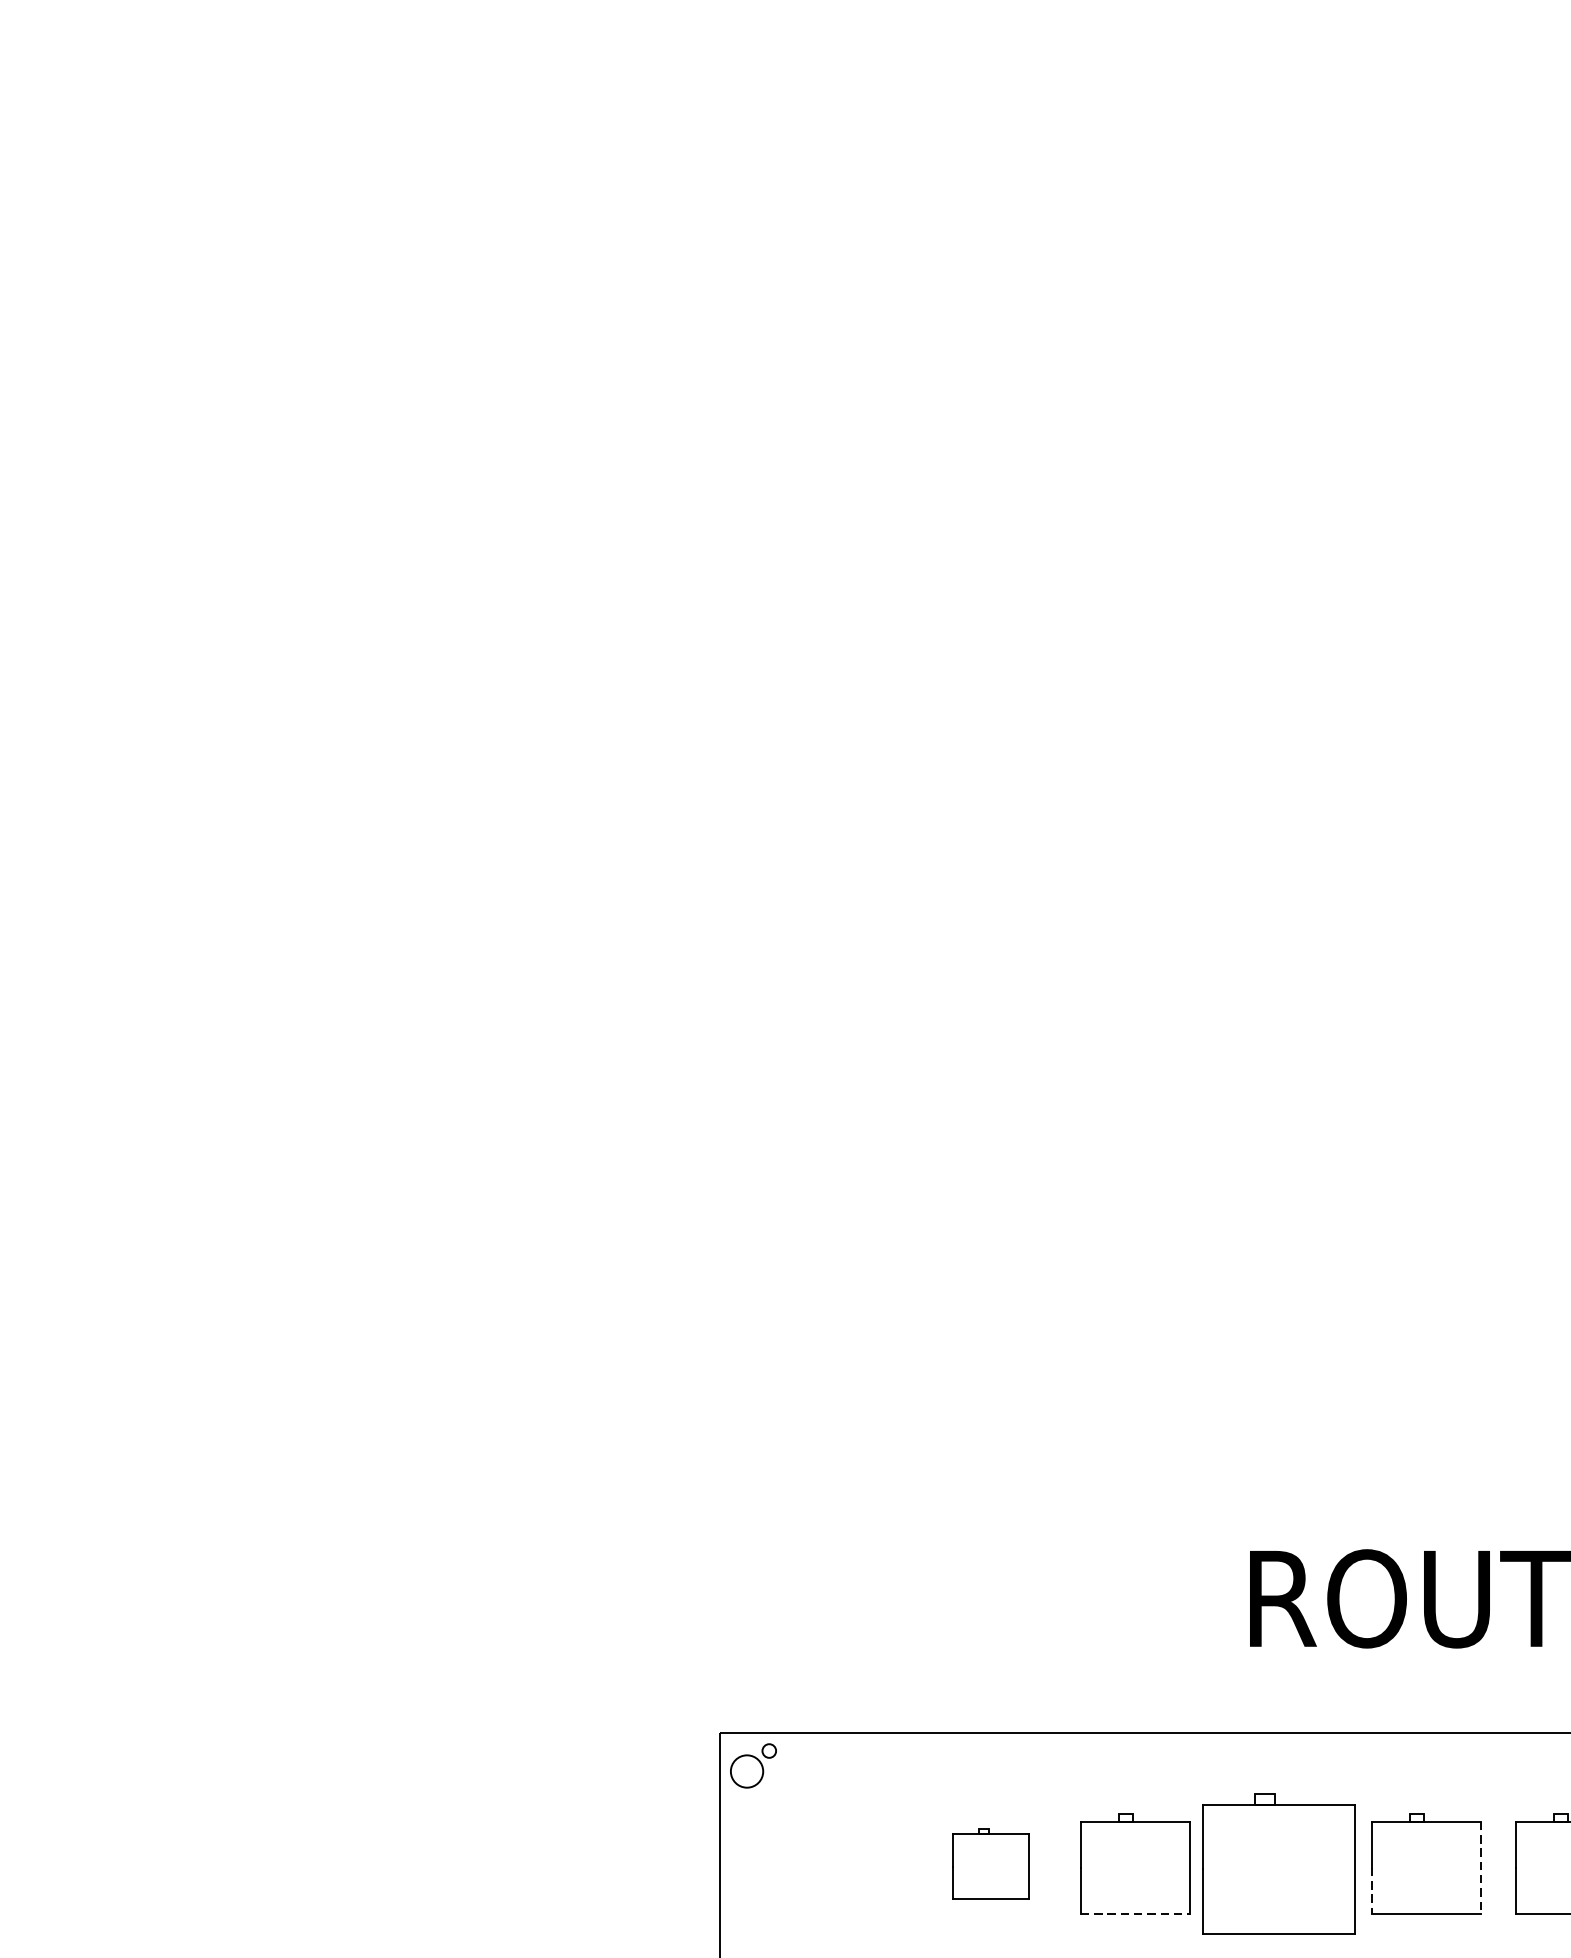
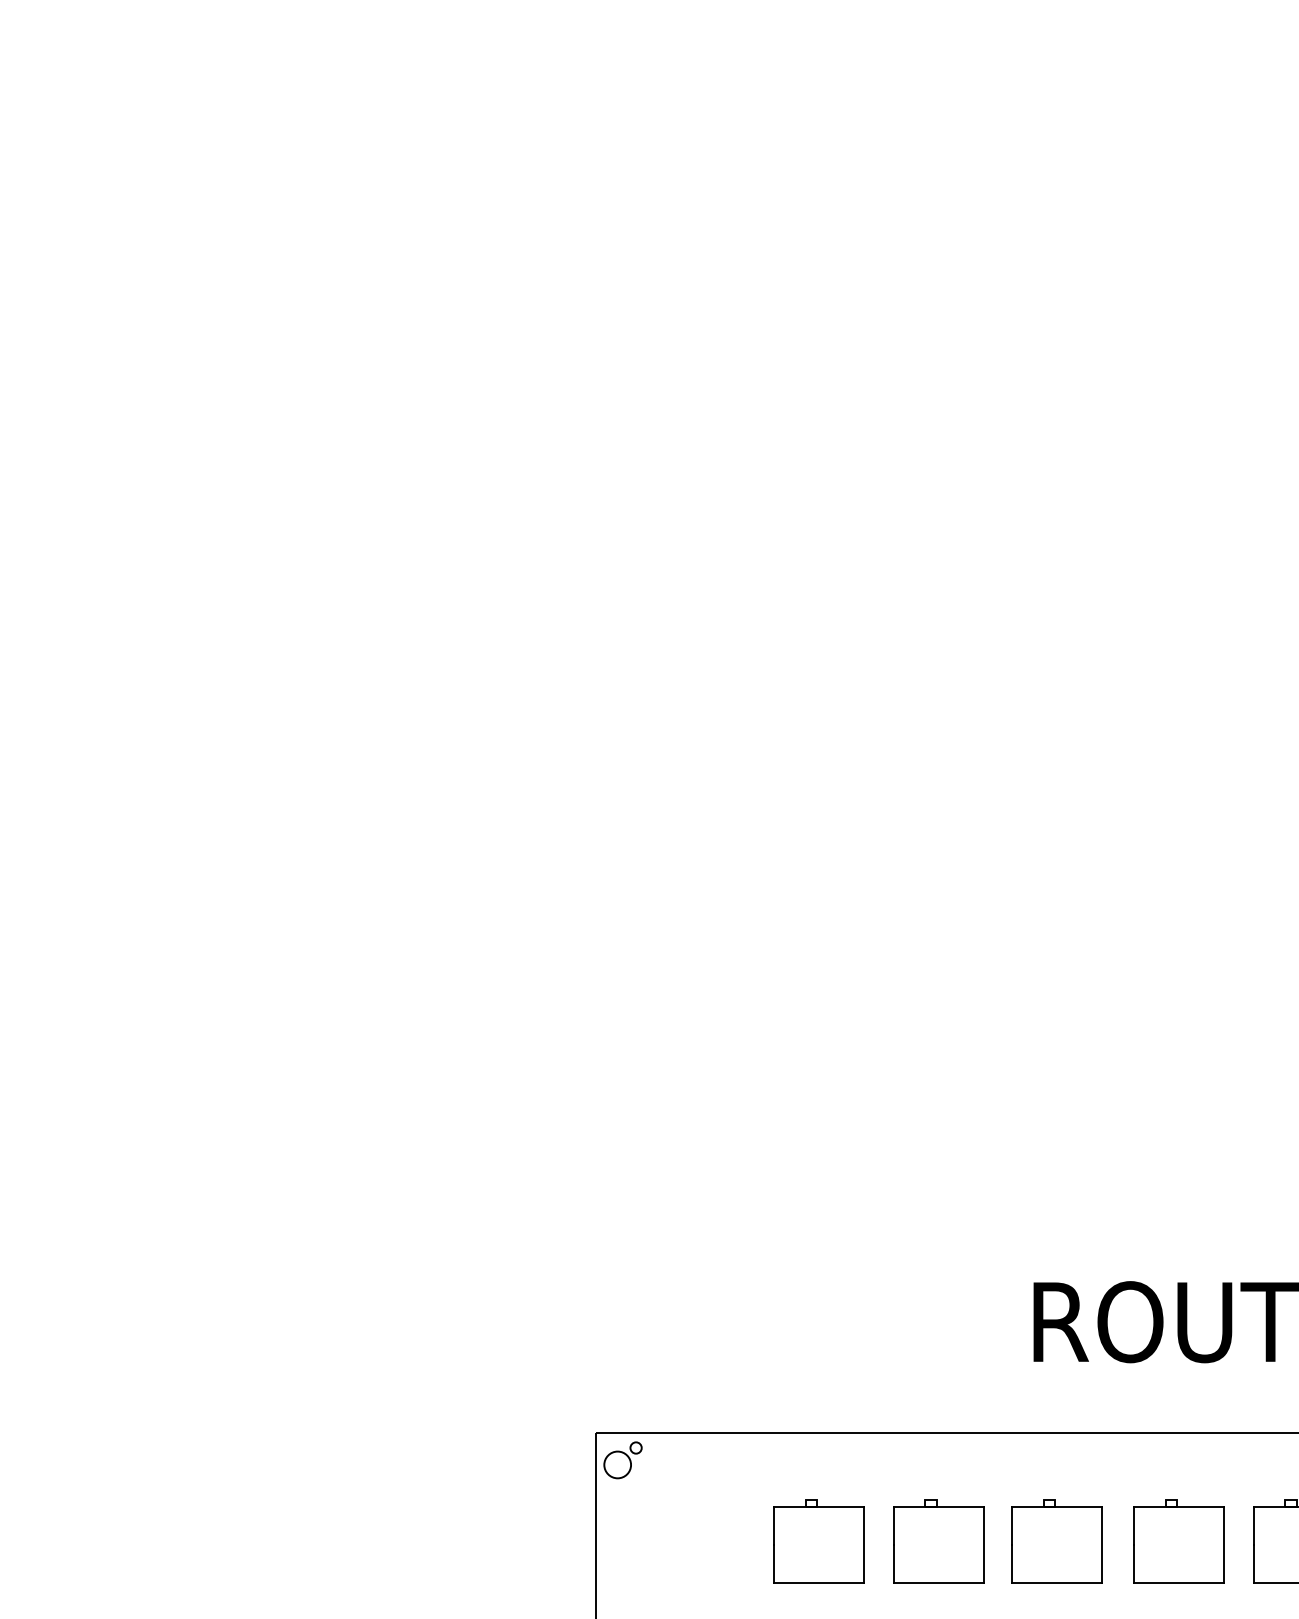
part: (989, 1864) -> (818, 1541), size x1.43
part: (1277, 1864) -> (1056, 1541), size x0.71
line: (1480, 1868) -> (1224, 1545), dashed -> solid
line: (1371, 1891) -> (1134, 1564), dashed -> solid
line: (1136, 1913) -> (939, 1582), dashed -> solid

